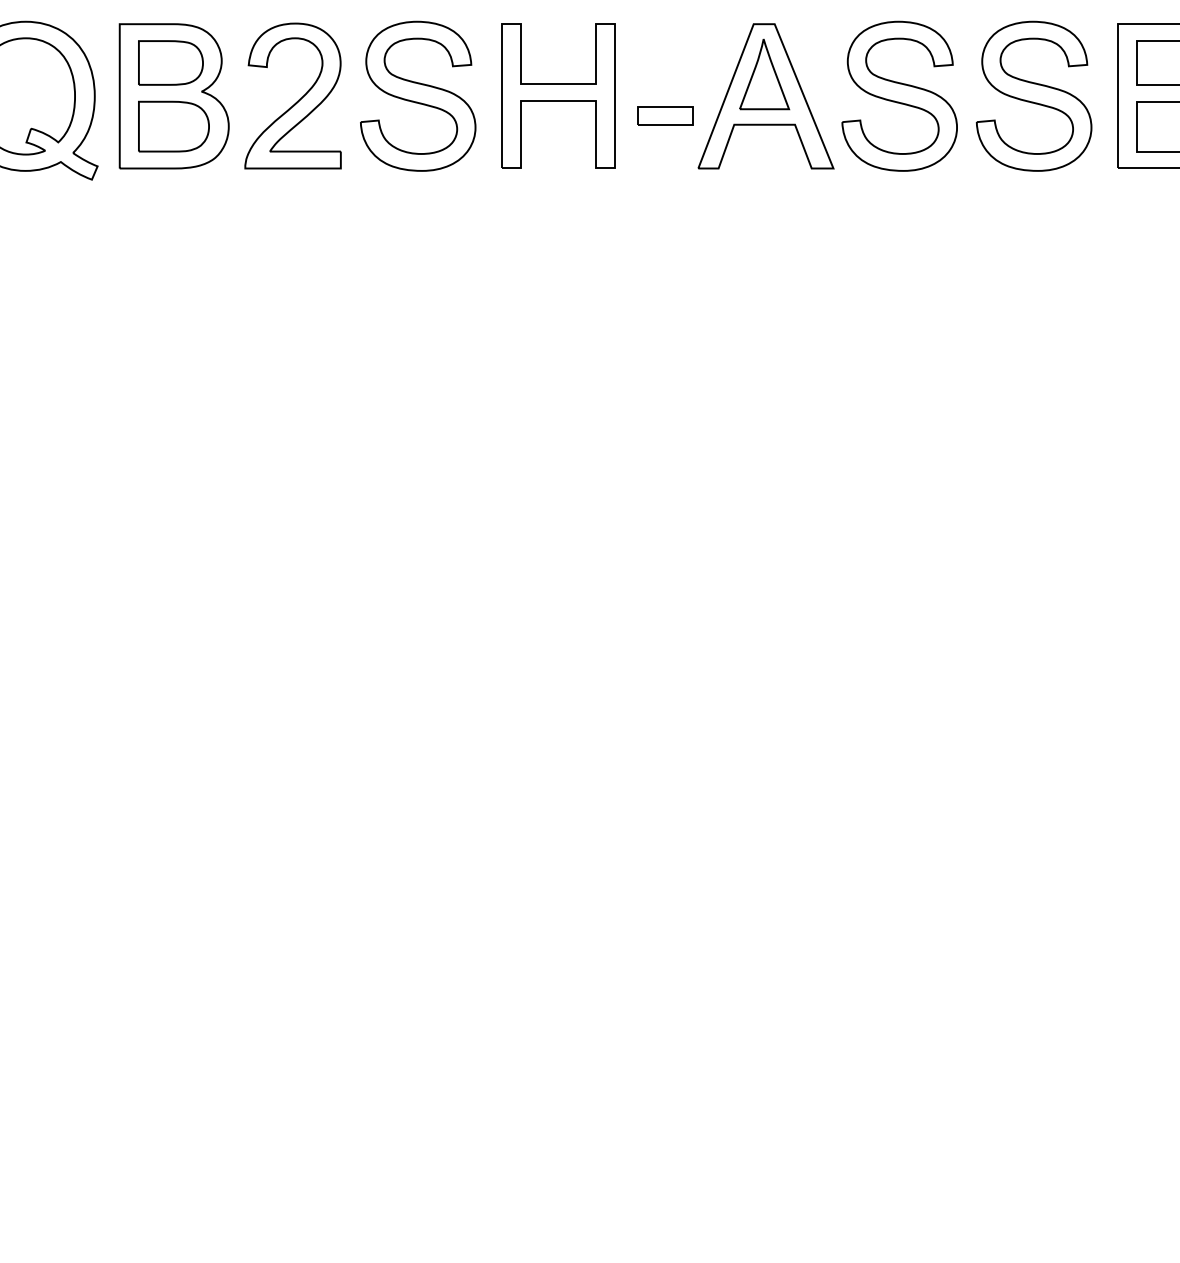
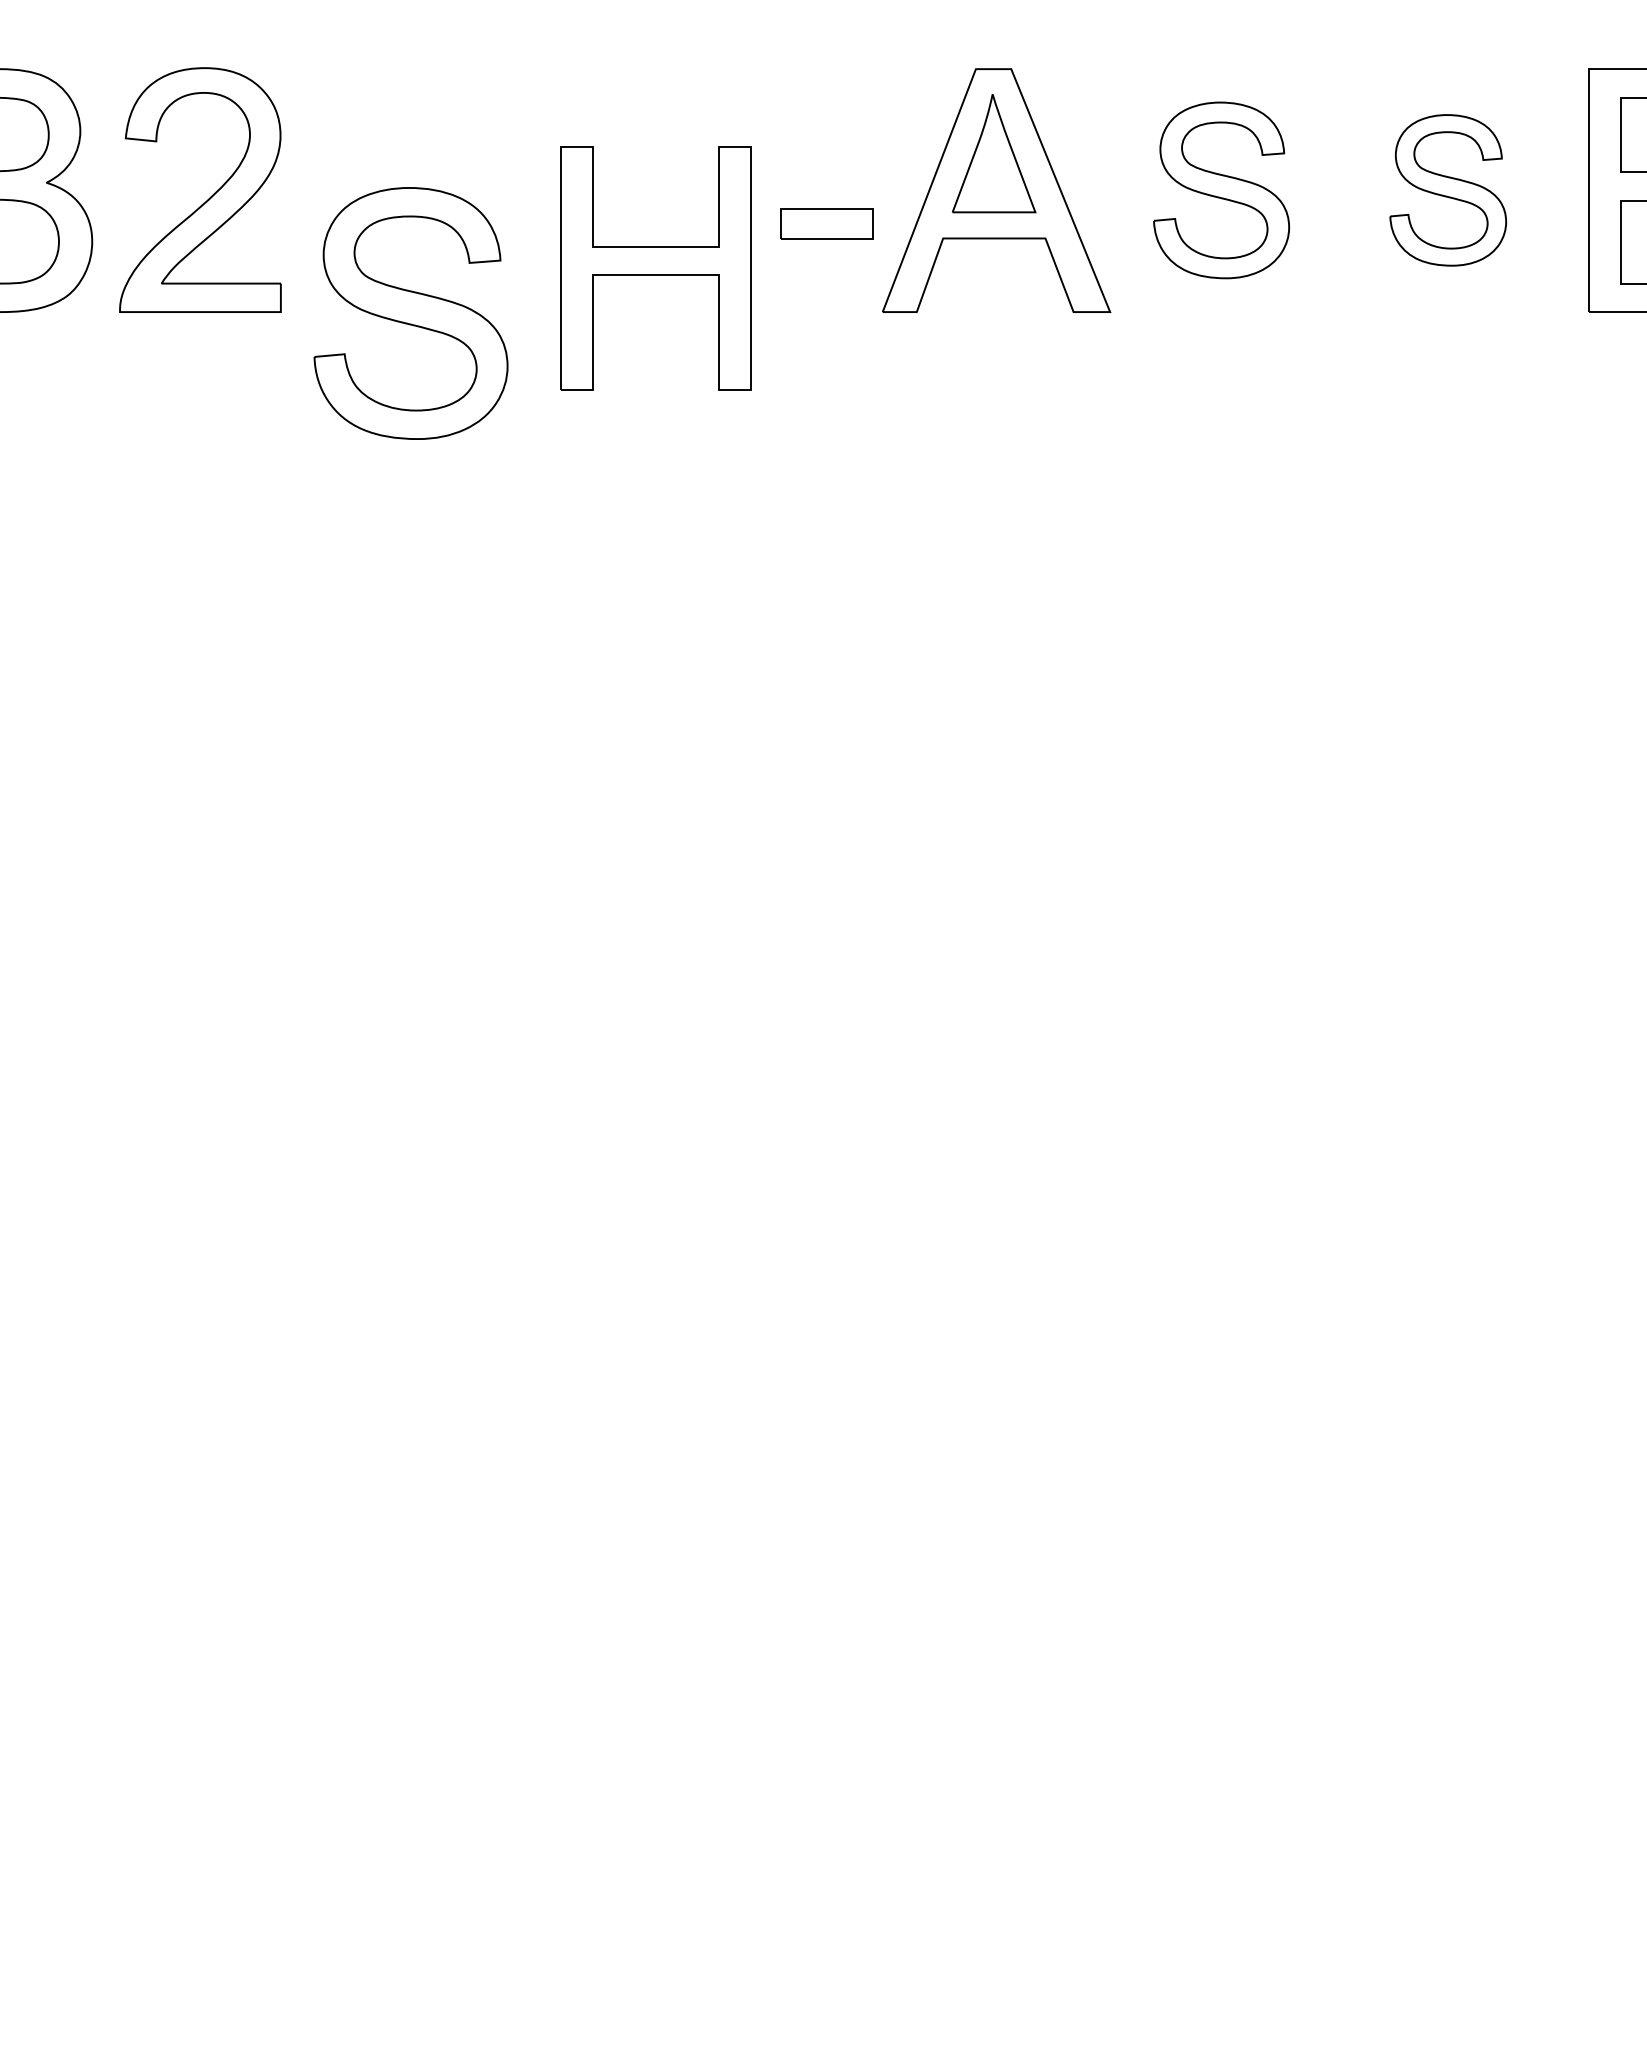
part: (418, 95) -> (411, 312), moved
part: (558, 95) -> (655, 266), moved
part: (899, 95) -> (1221, 189), size x0.7
part: (1034, 95) -> (1448, 189), size x0.6

